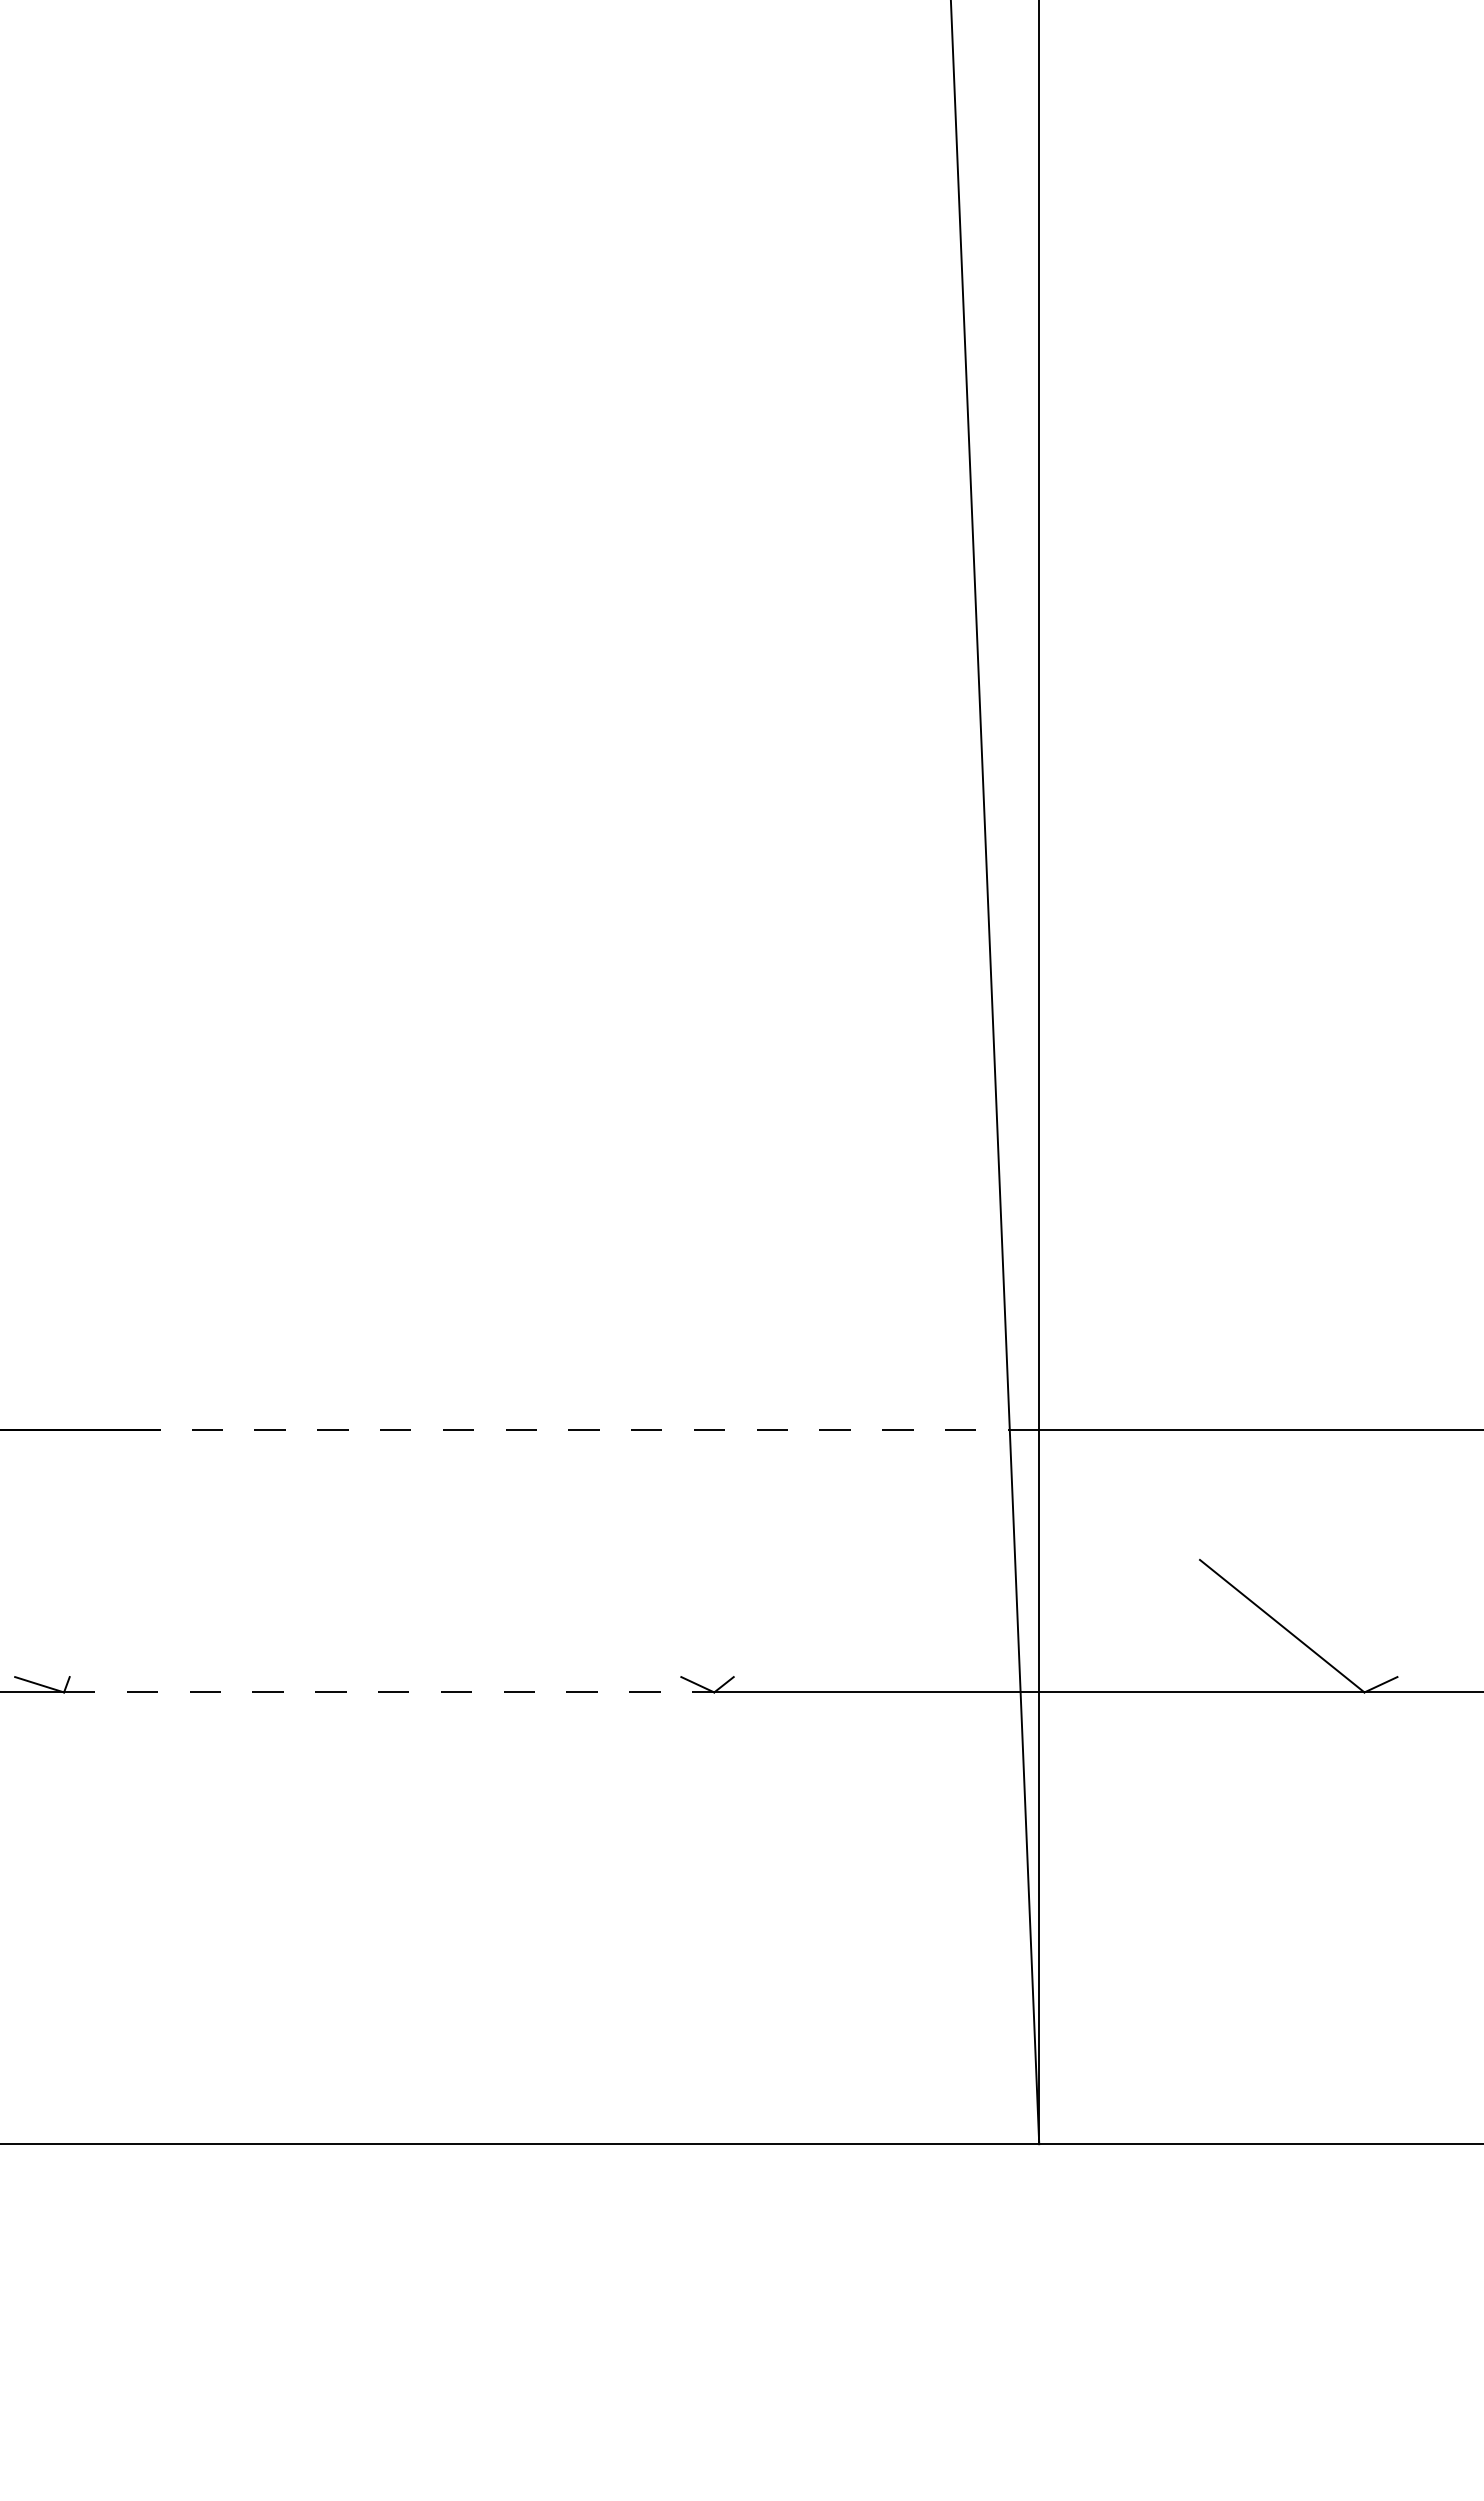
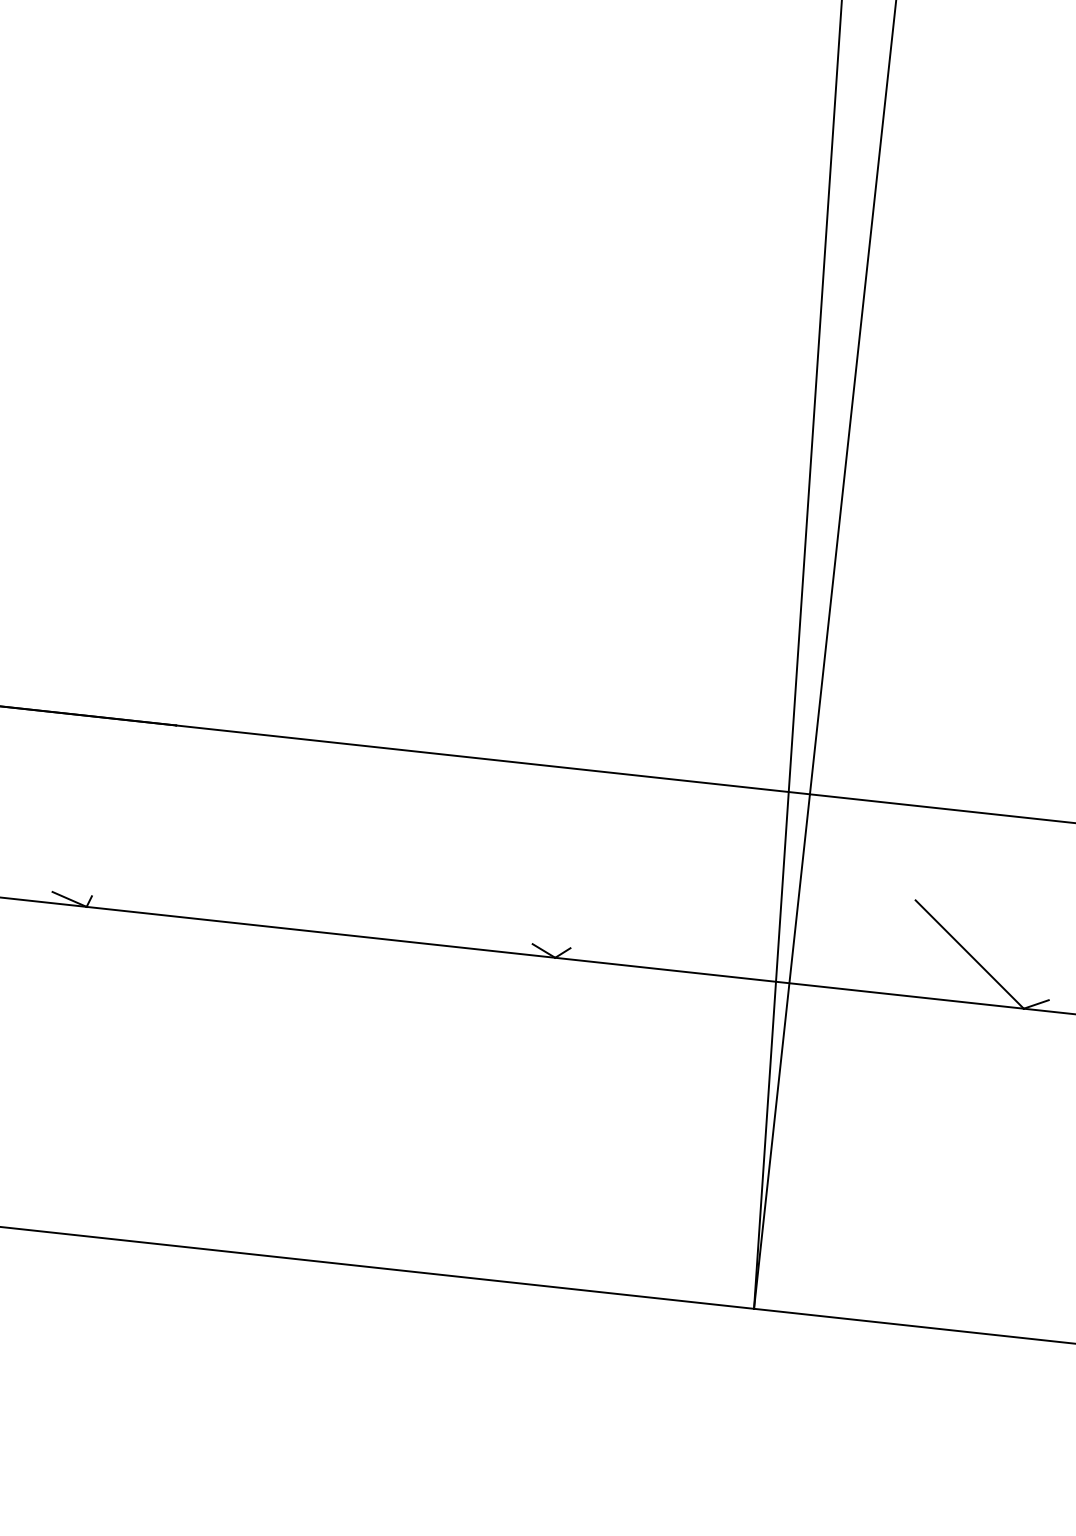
line: (599, 1430) -> (493, 760), dashed -> solid
line: (389, 1692) -> (321, 932), dashed -> solid

